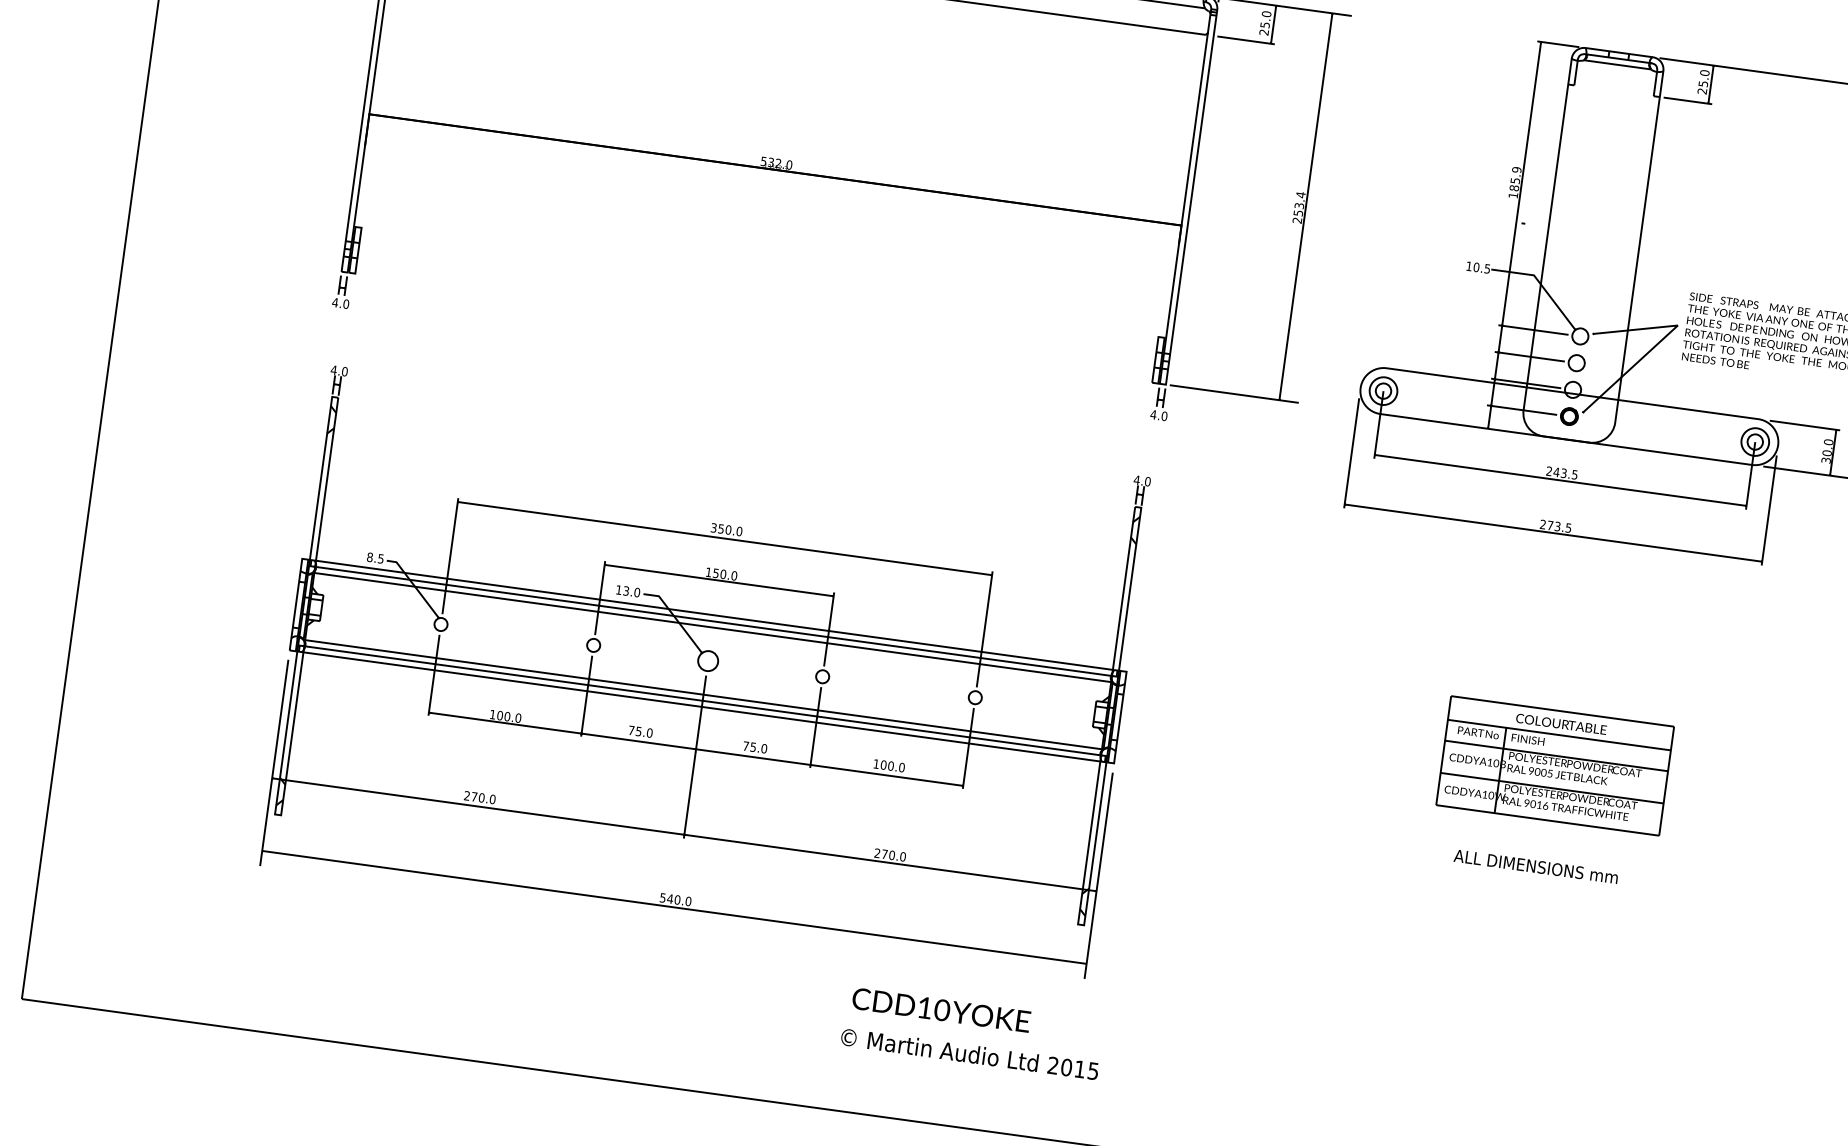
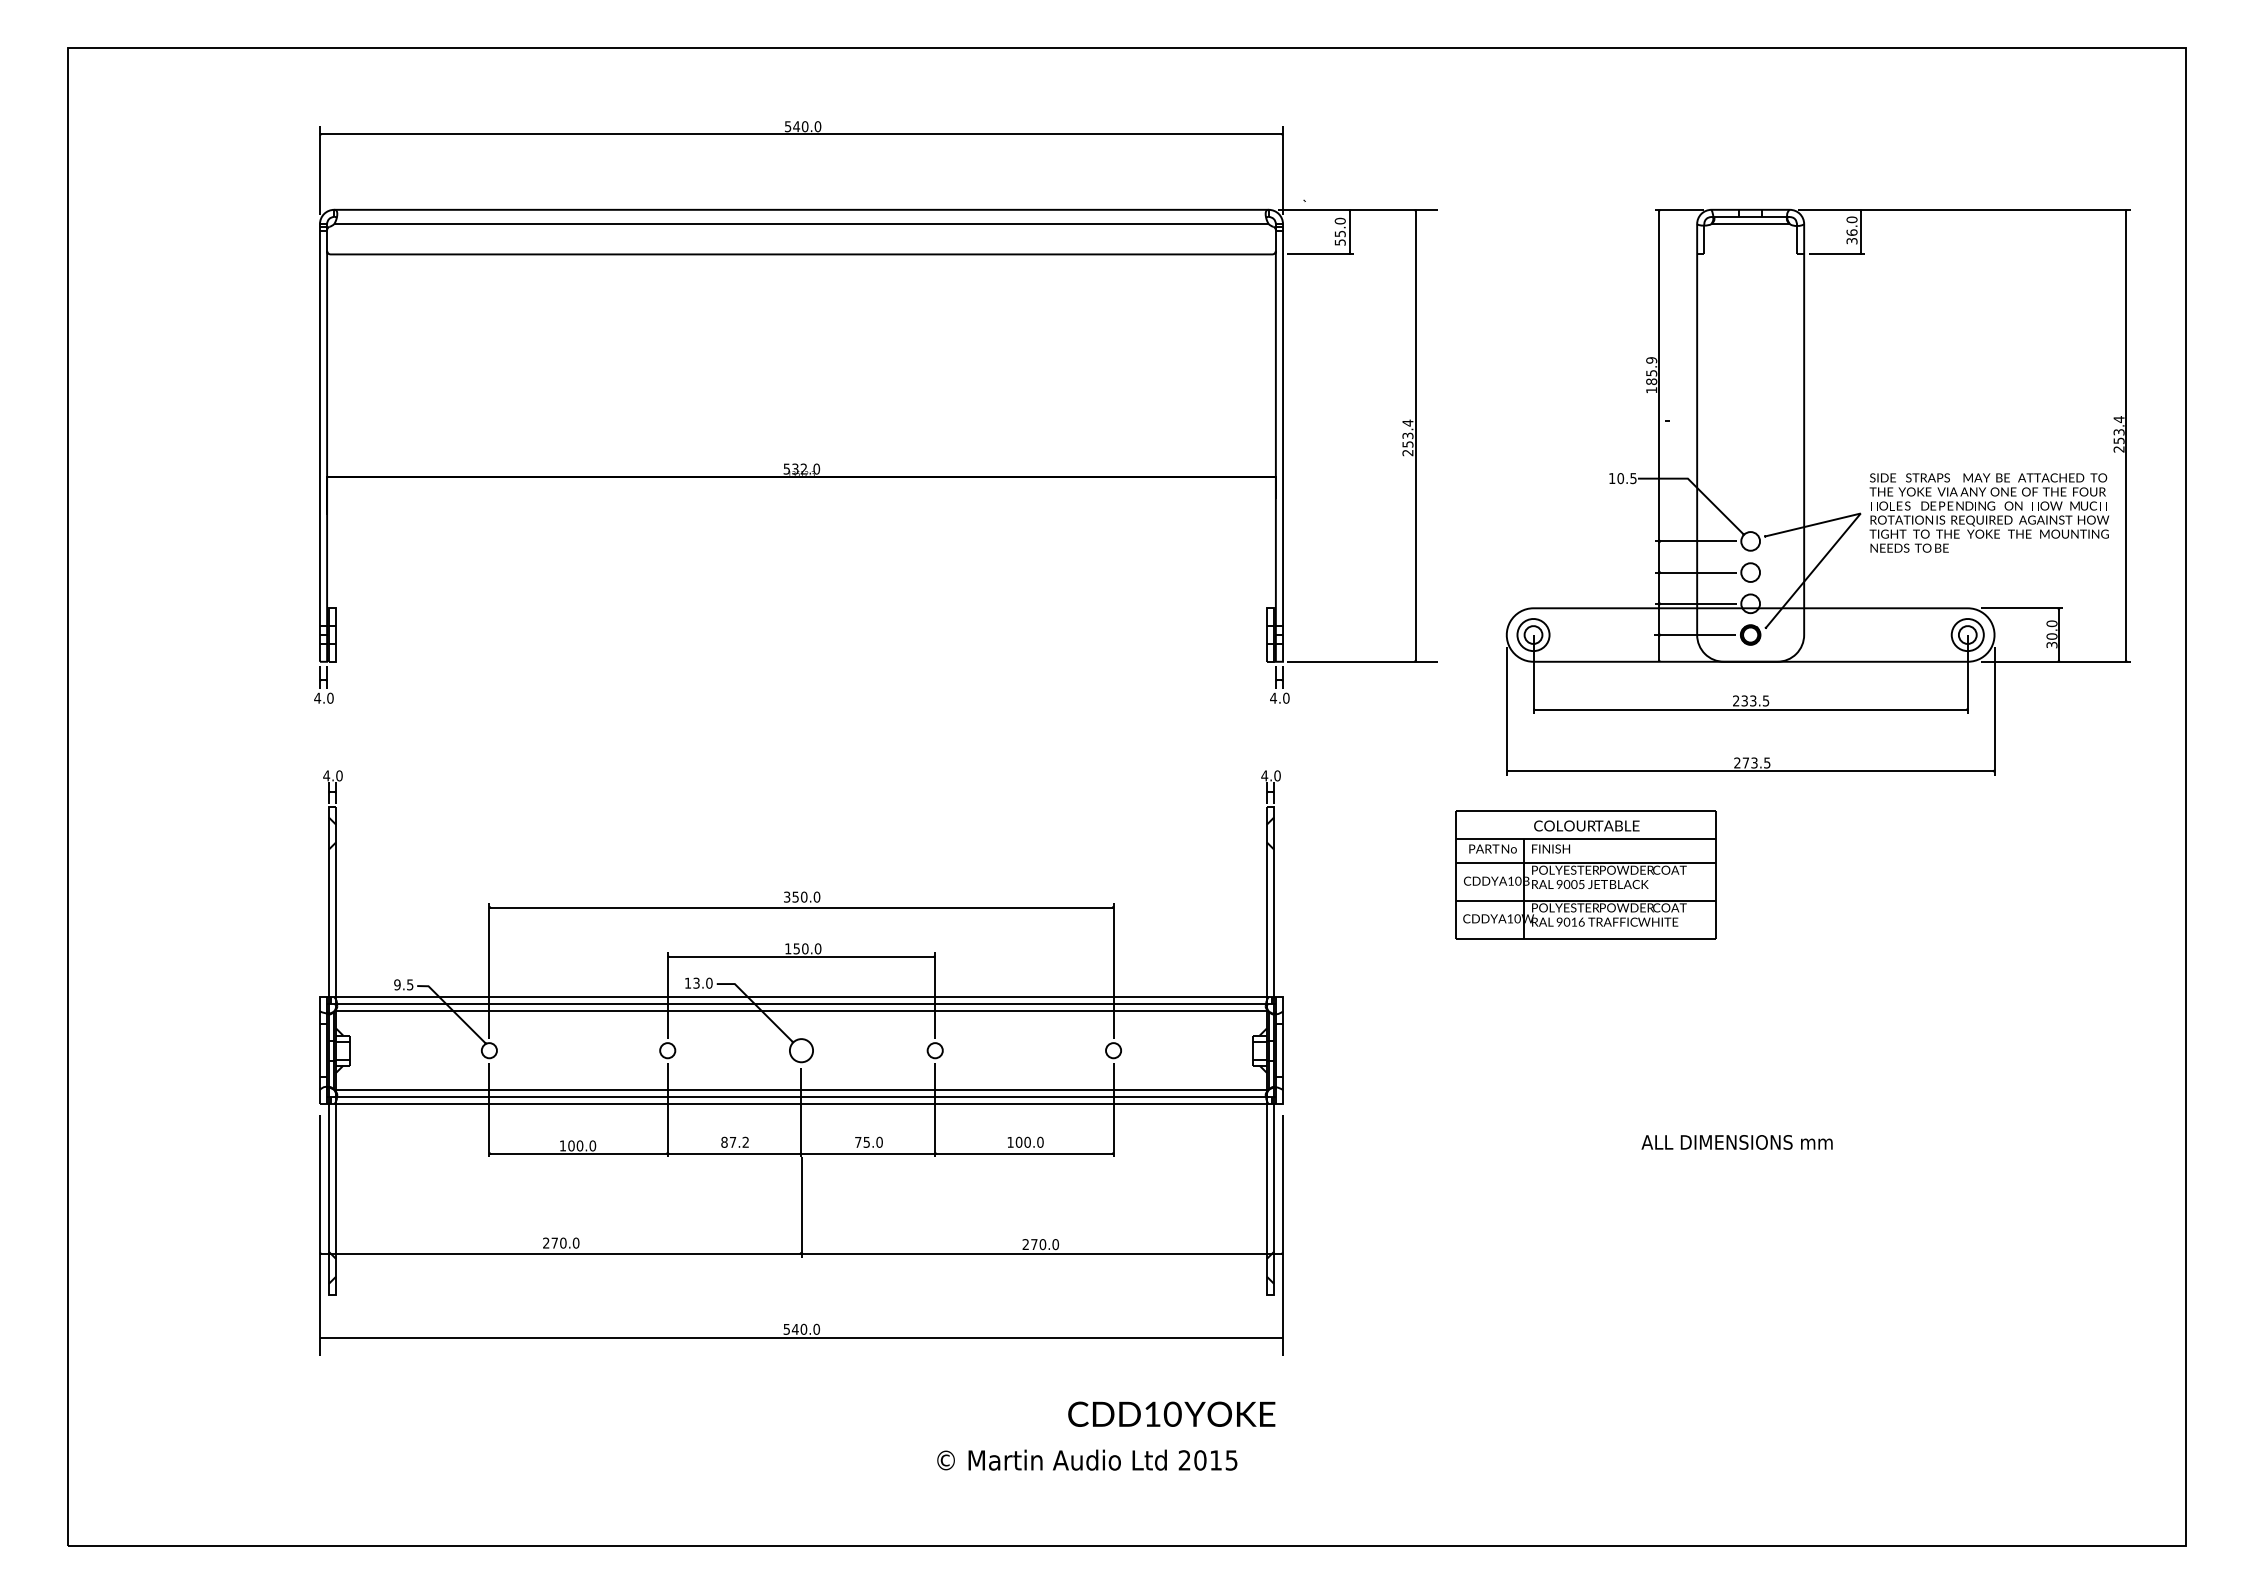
text: (1263, 32) -> (1339, 242), 25.0 -> 55.0
text: (1702, 87) -> (1851, 236), 25.0 -> 36.0
text: (1556, 471) -> (1744, 700), 243.5 -> 233.5
text: (370, 557) -> (397, 984), 8.5 -> 9.5
text: (641, 731) -> (735, 1141), 75.0 -> 87.2
part: (1554, 765) -> (1585, 874), moved
text: (1535, 866) -> (1736, 1142), moved
text: (941, 1009) -> (1171, 1413), moved
text: (970, 1053) -> (1087, 1459), moved

